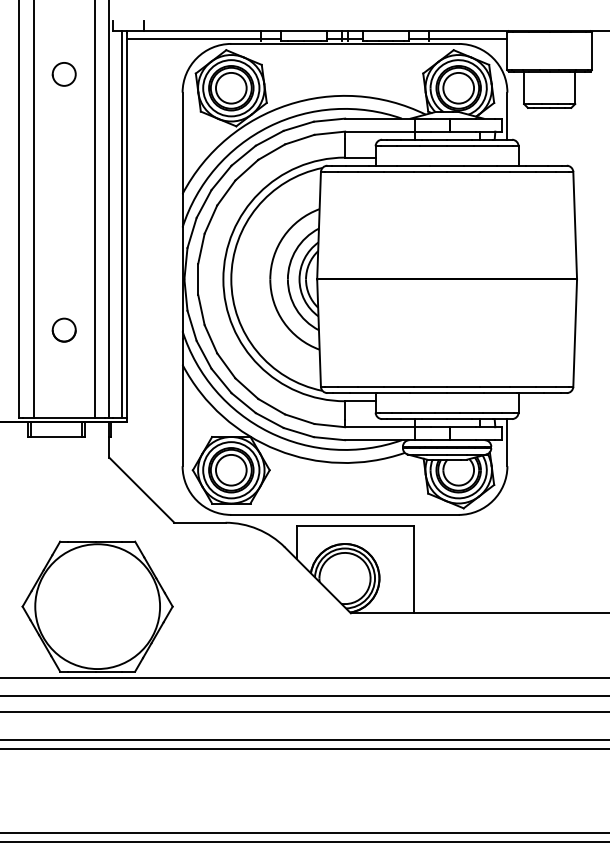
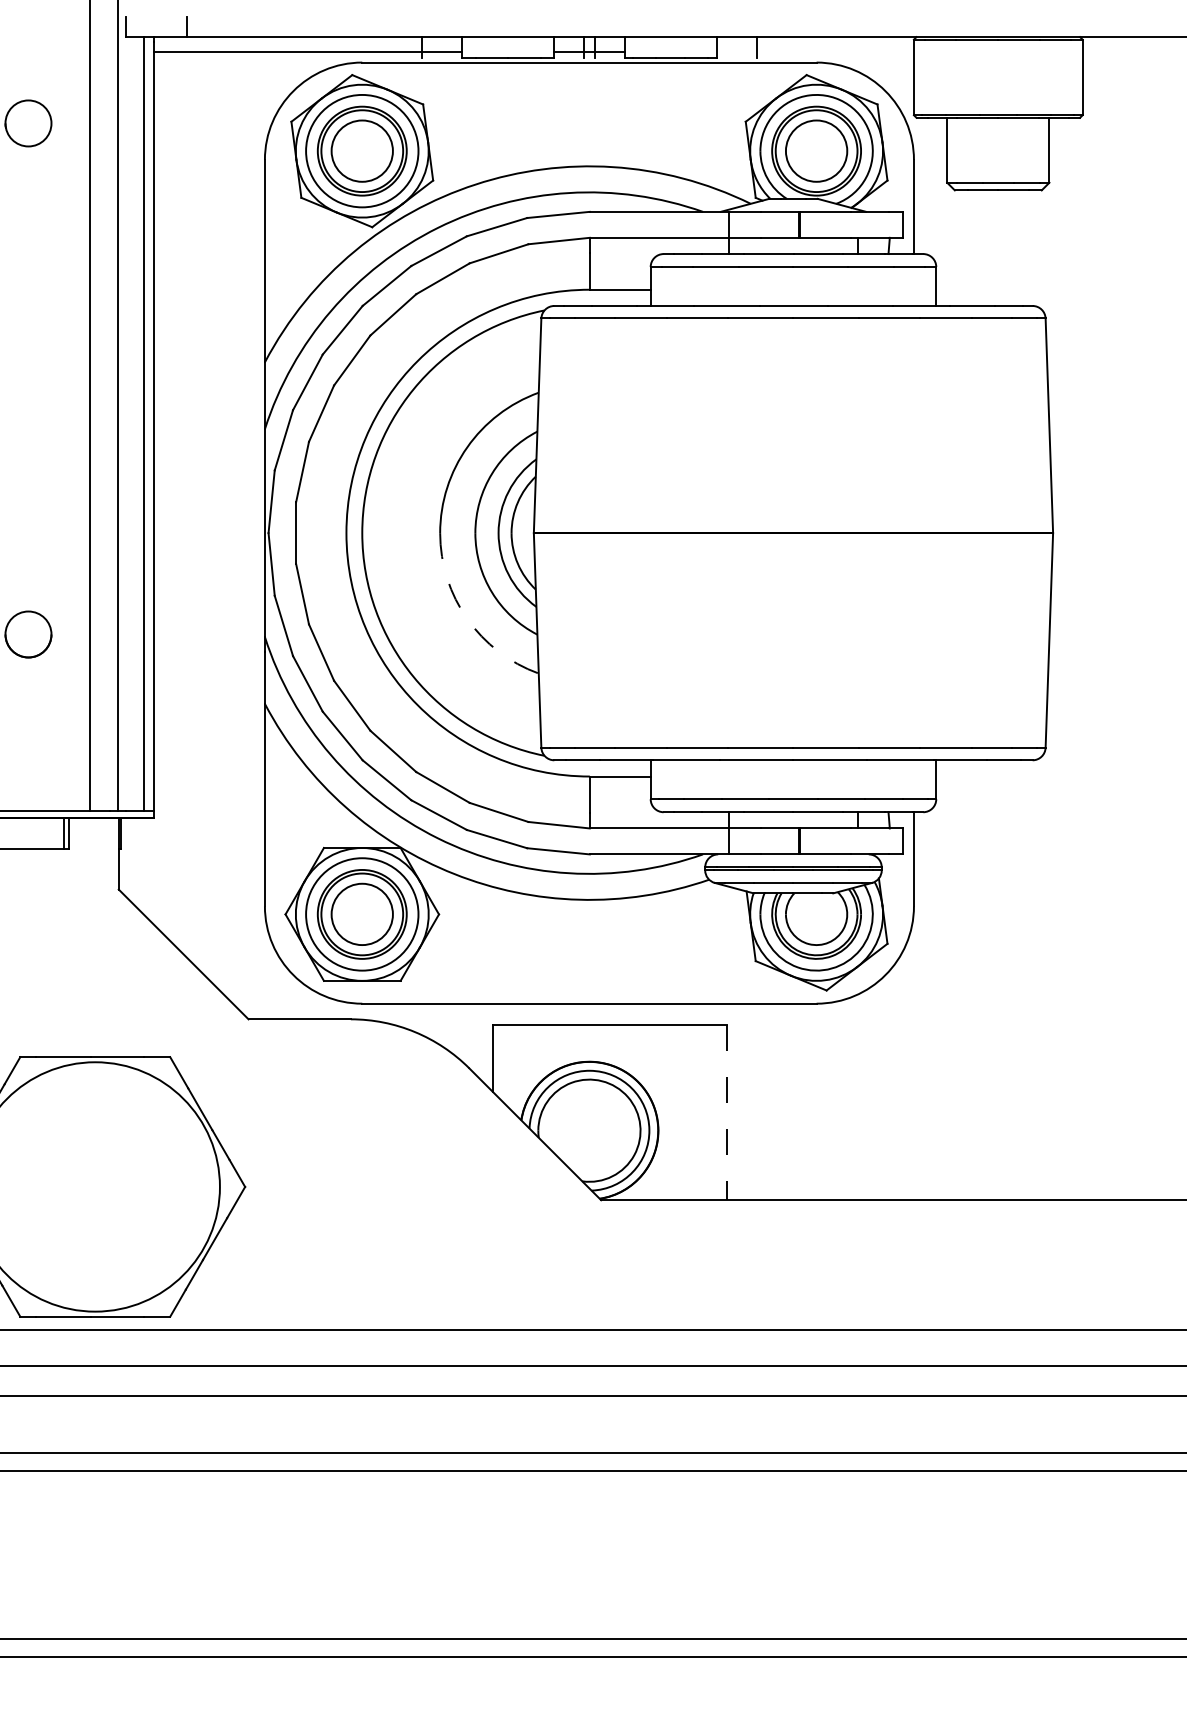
line: (457, 38) -> (814, 51), removed
arc: (283, 322) -> (466, 619), solid -> dashed
line: (413, 569) -> (726, 1112), solid -> dashed

